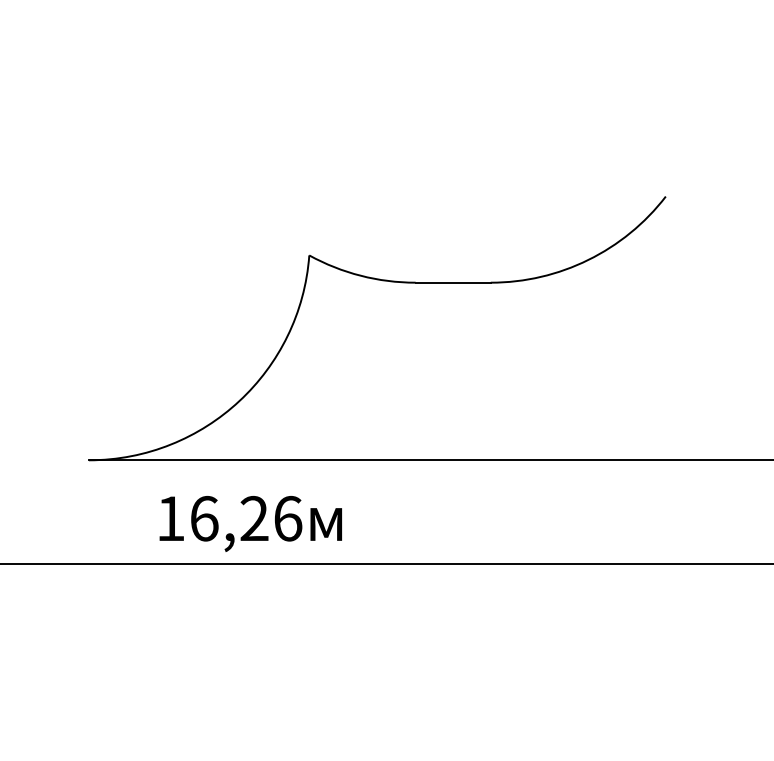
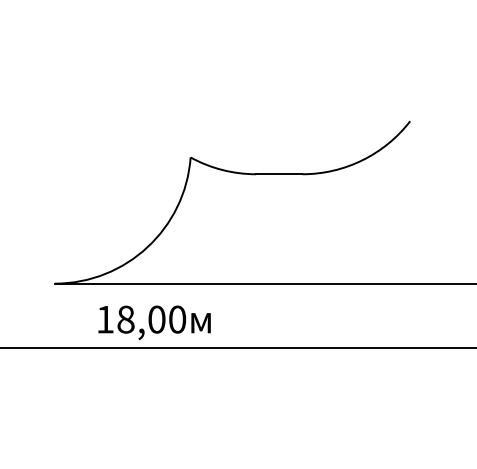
text: (245, 518) -> (151, 319), 16,26 -> 18,00

